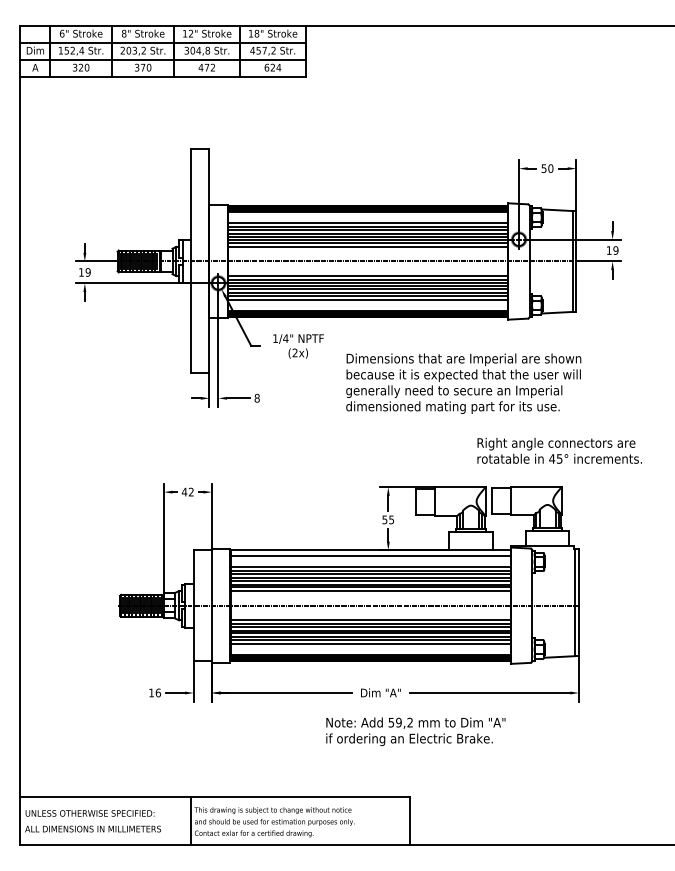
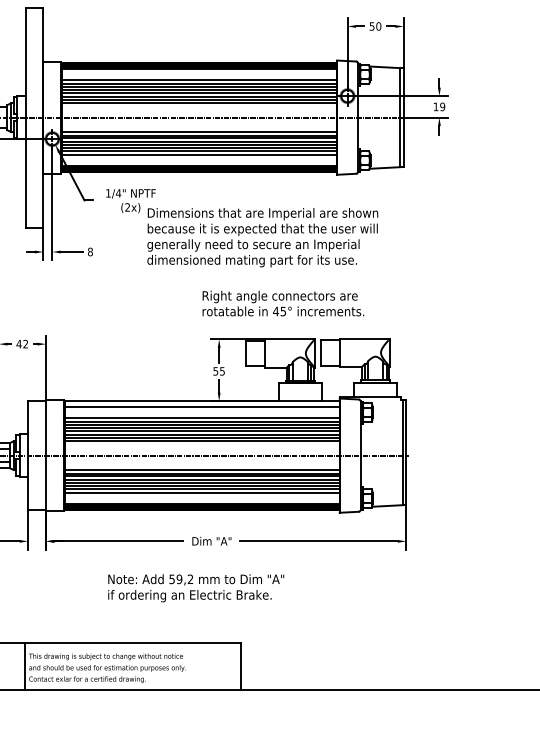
text: (463, 383) -> (262, 237), moved
text: (559, 450) -> (283, 303), moved
text: (415, 731) -> (195, 588), moved

